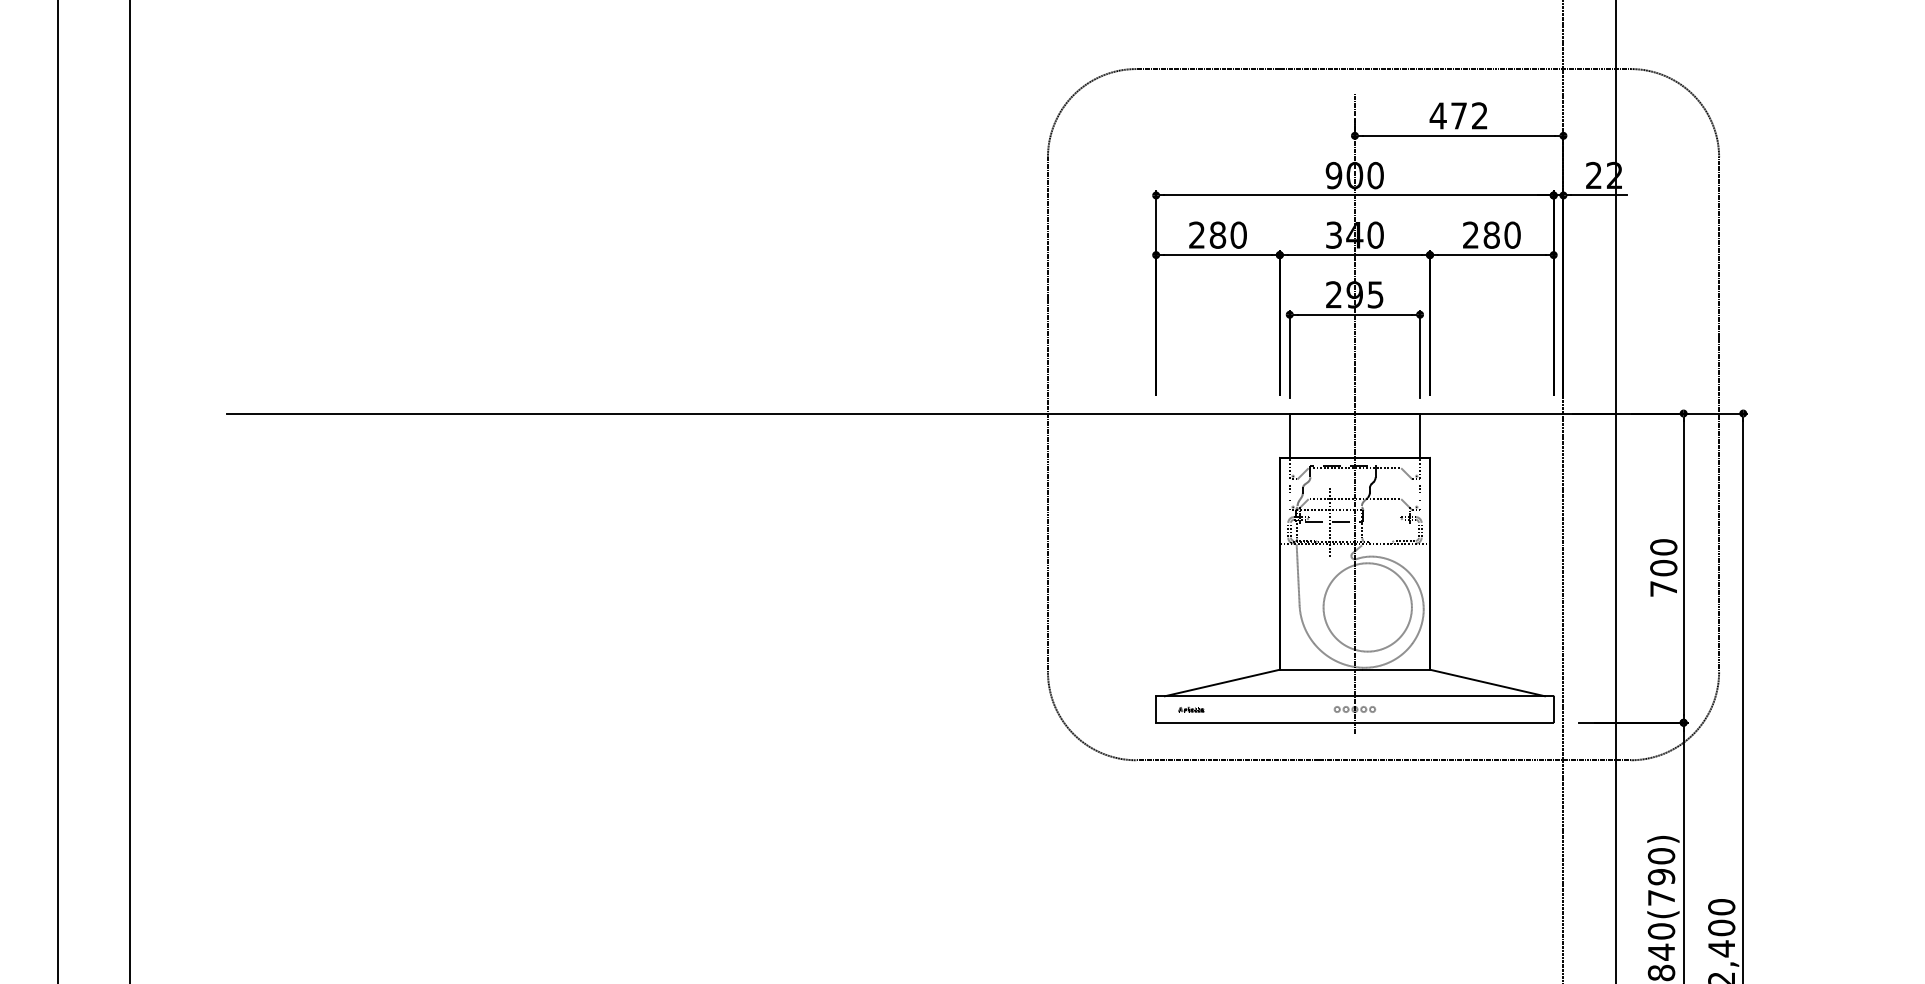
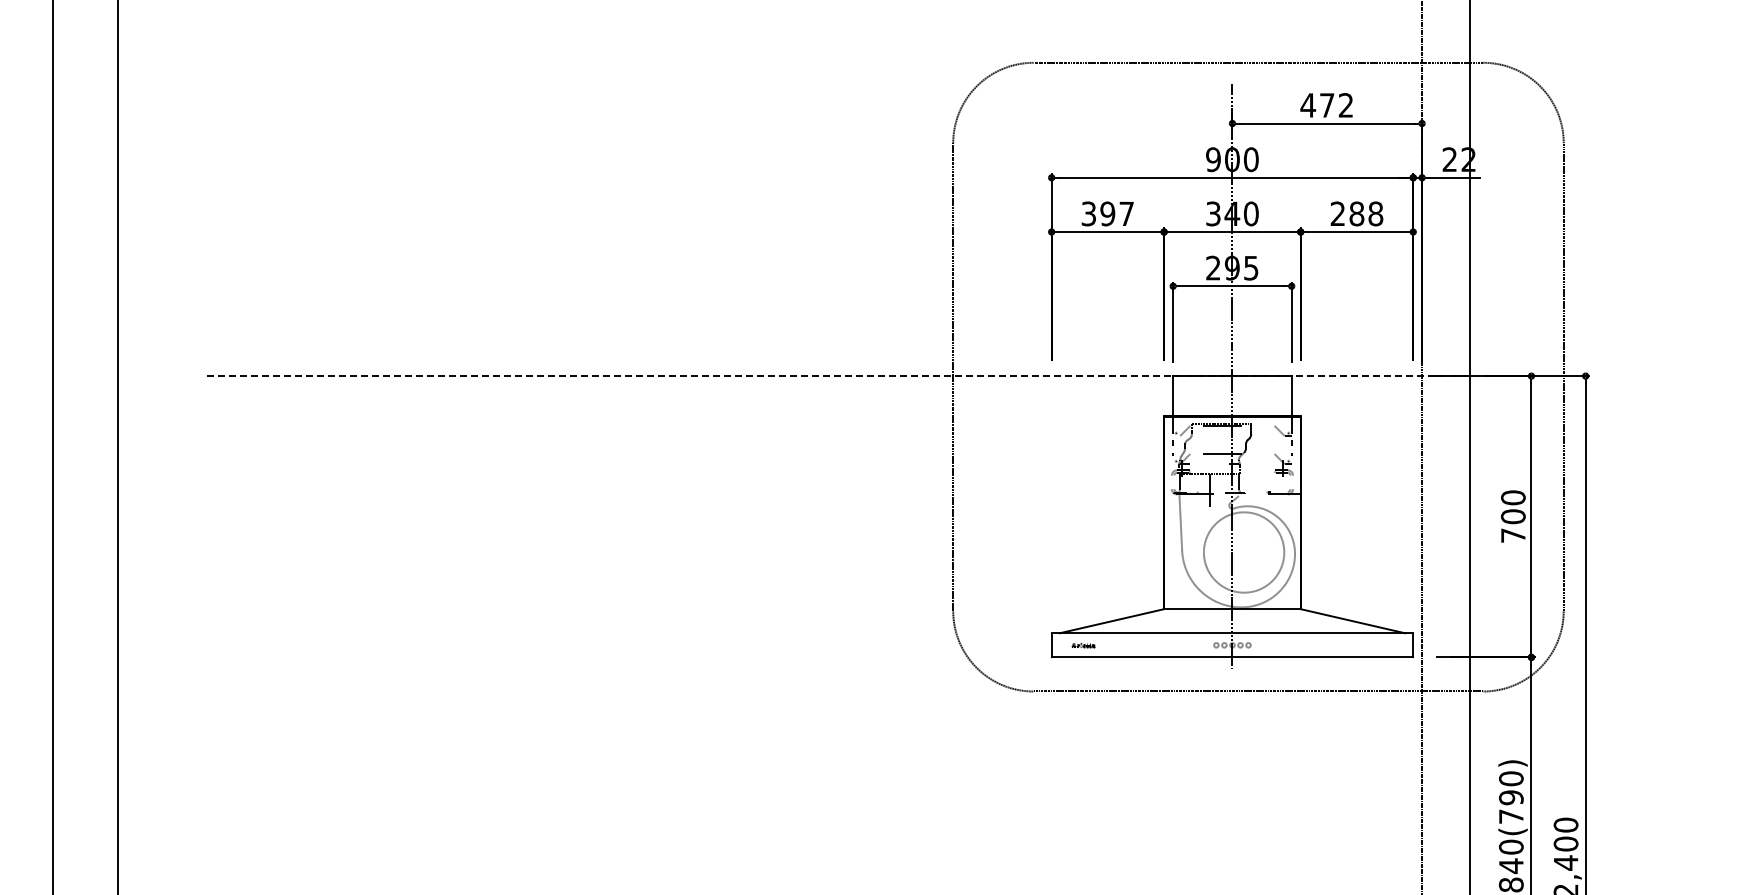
text: (1217, 234) -> (1107, 213), 280 -> 397
text: (1512, 234) -> (1375, 213), 280 -> 288
line: (921, 413) -> (838, 376), solid -> dashed

